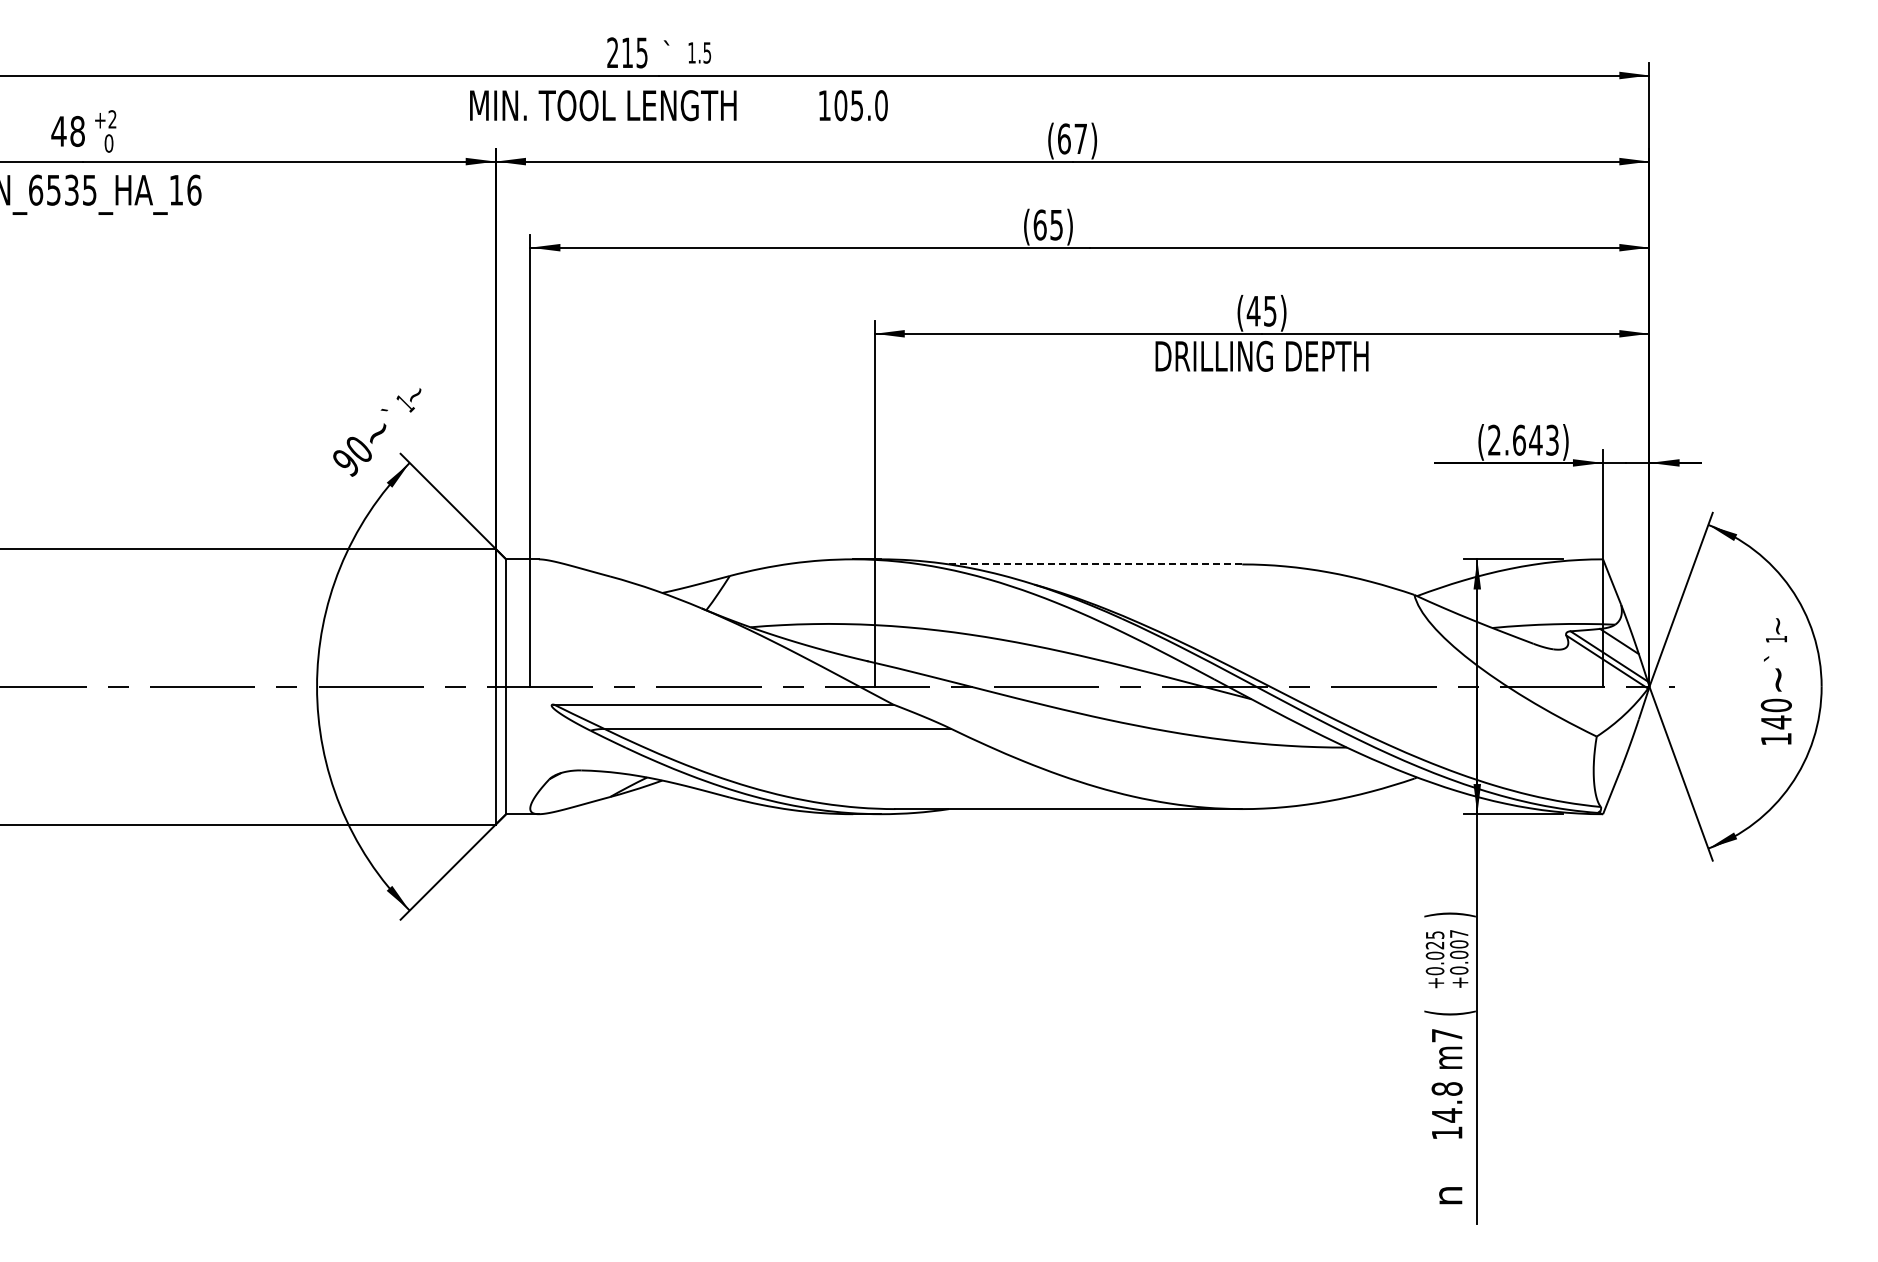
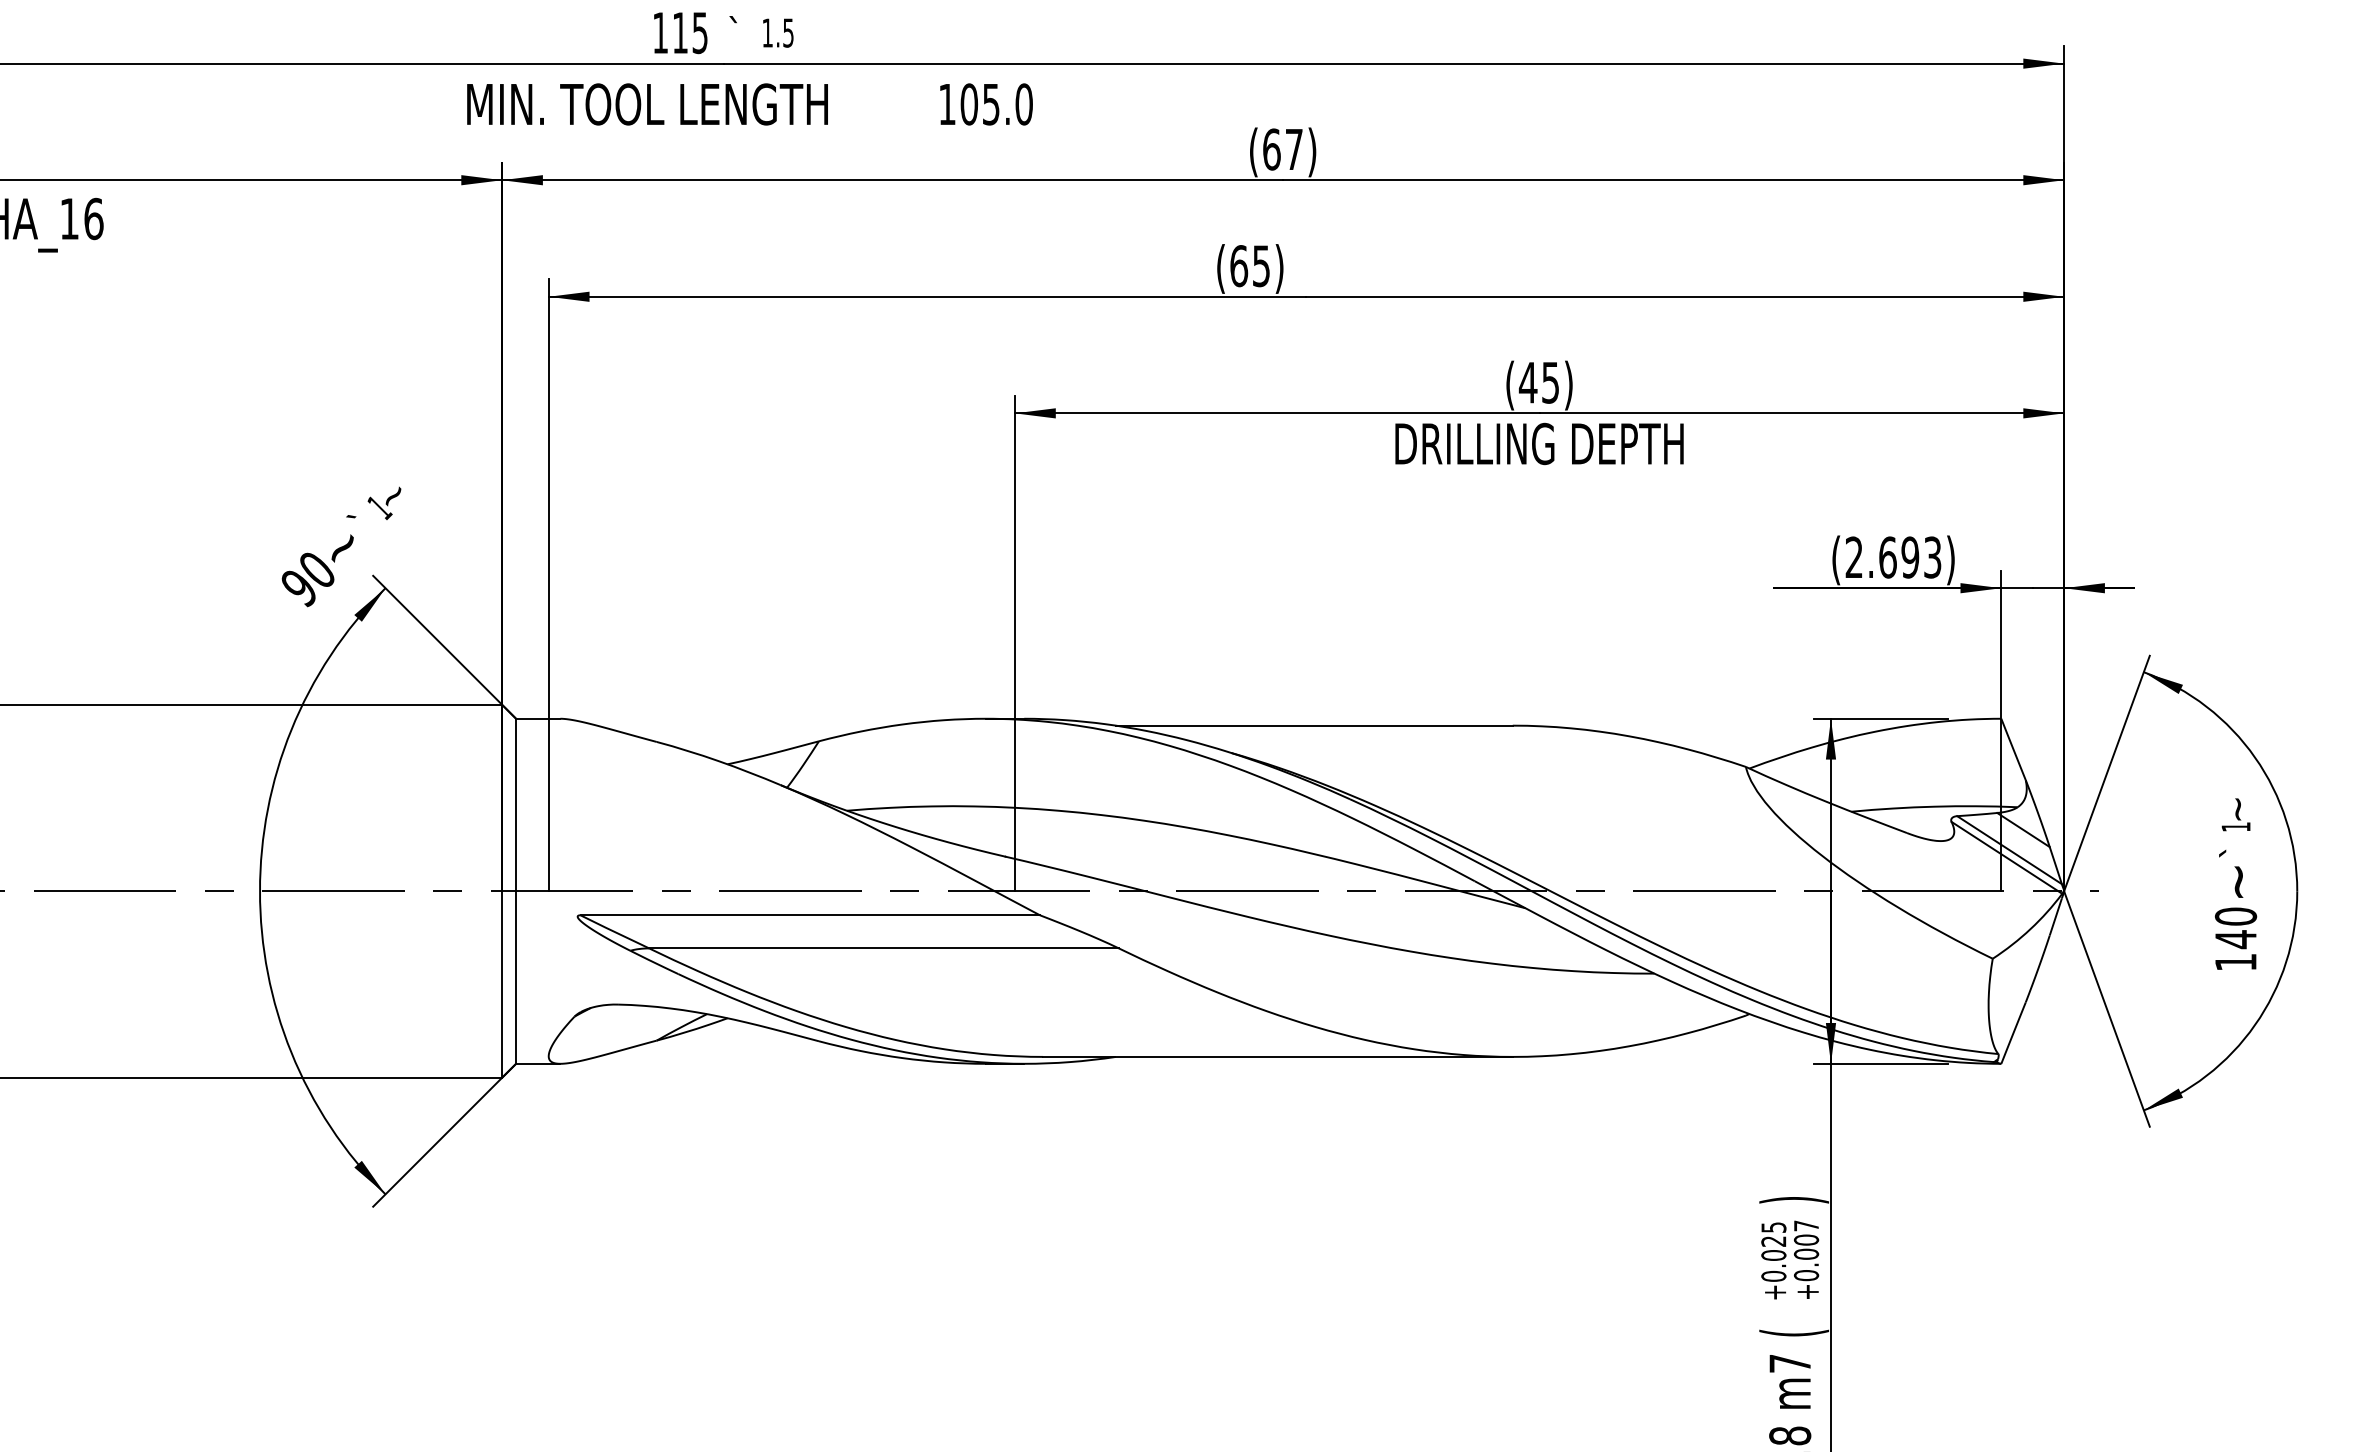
text: (612, 52) -> (660, 32), 215 -> 115
text: (1535, 439) -> (1909, 556), (2.643) -> (2.693)
line: (1095, 564) -> (1314, 725), dashed -> solid

